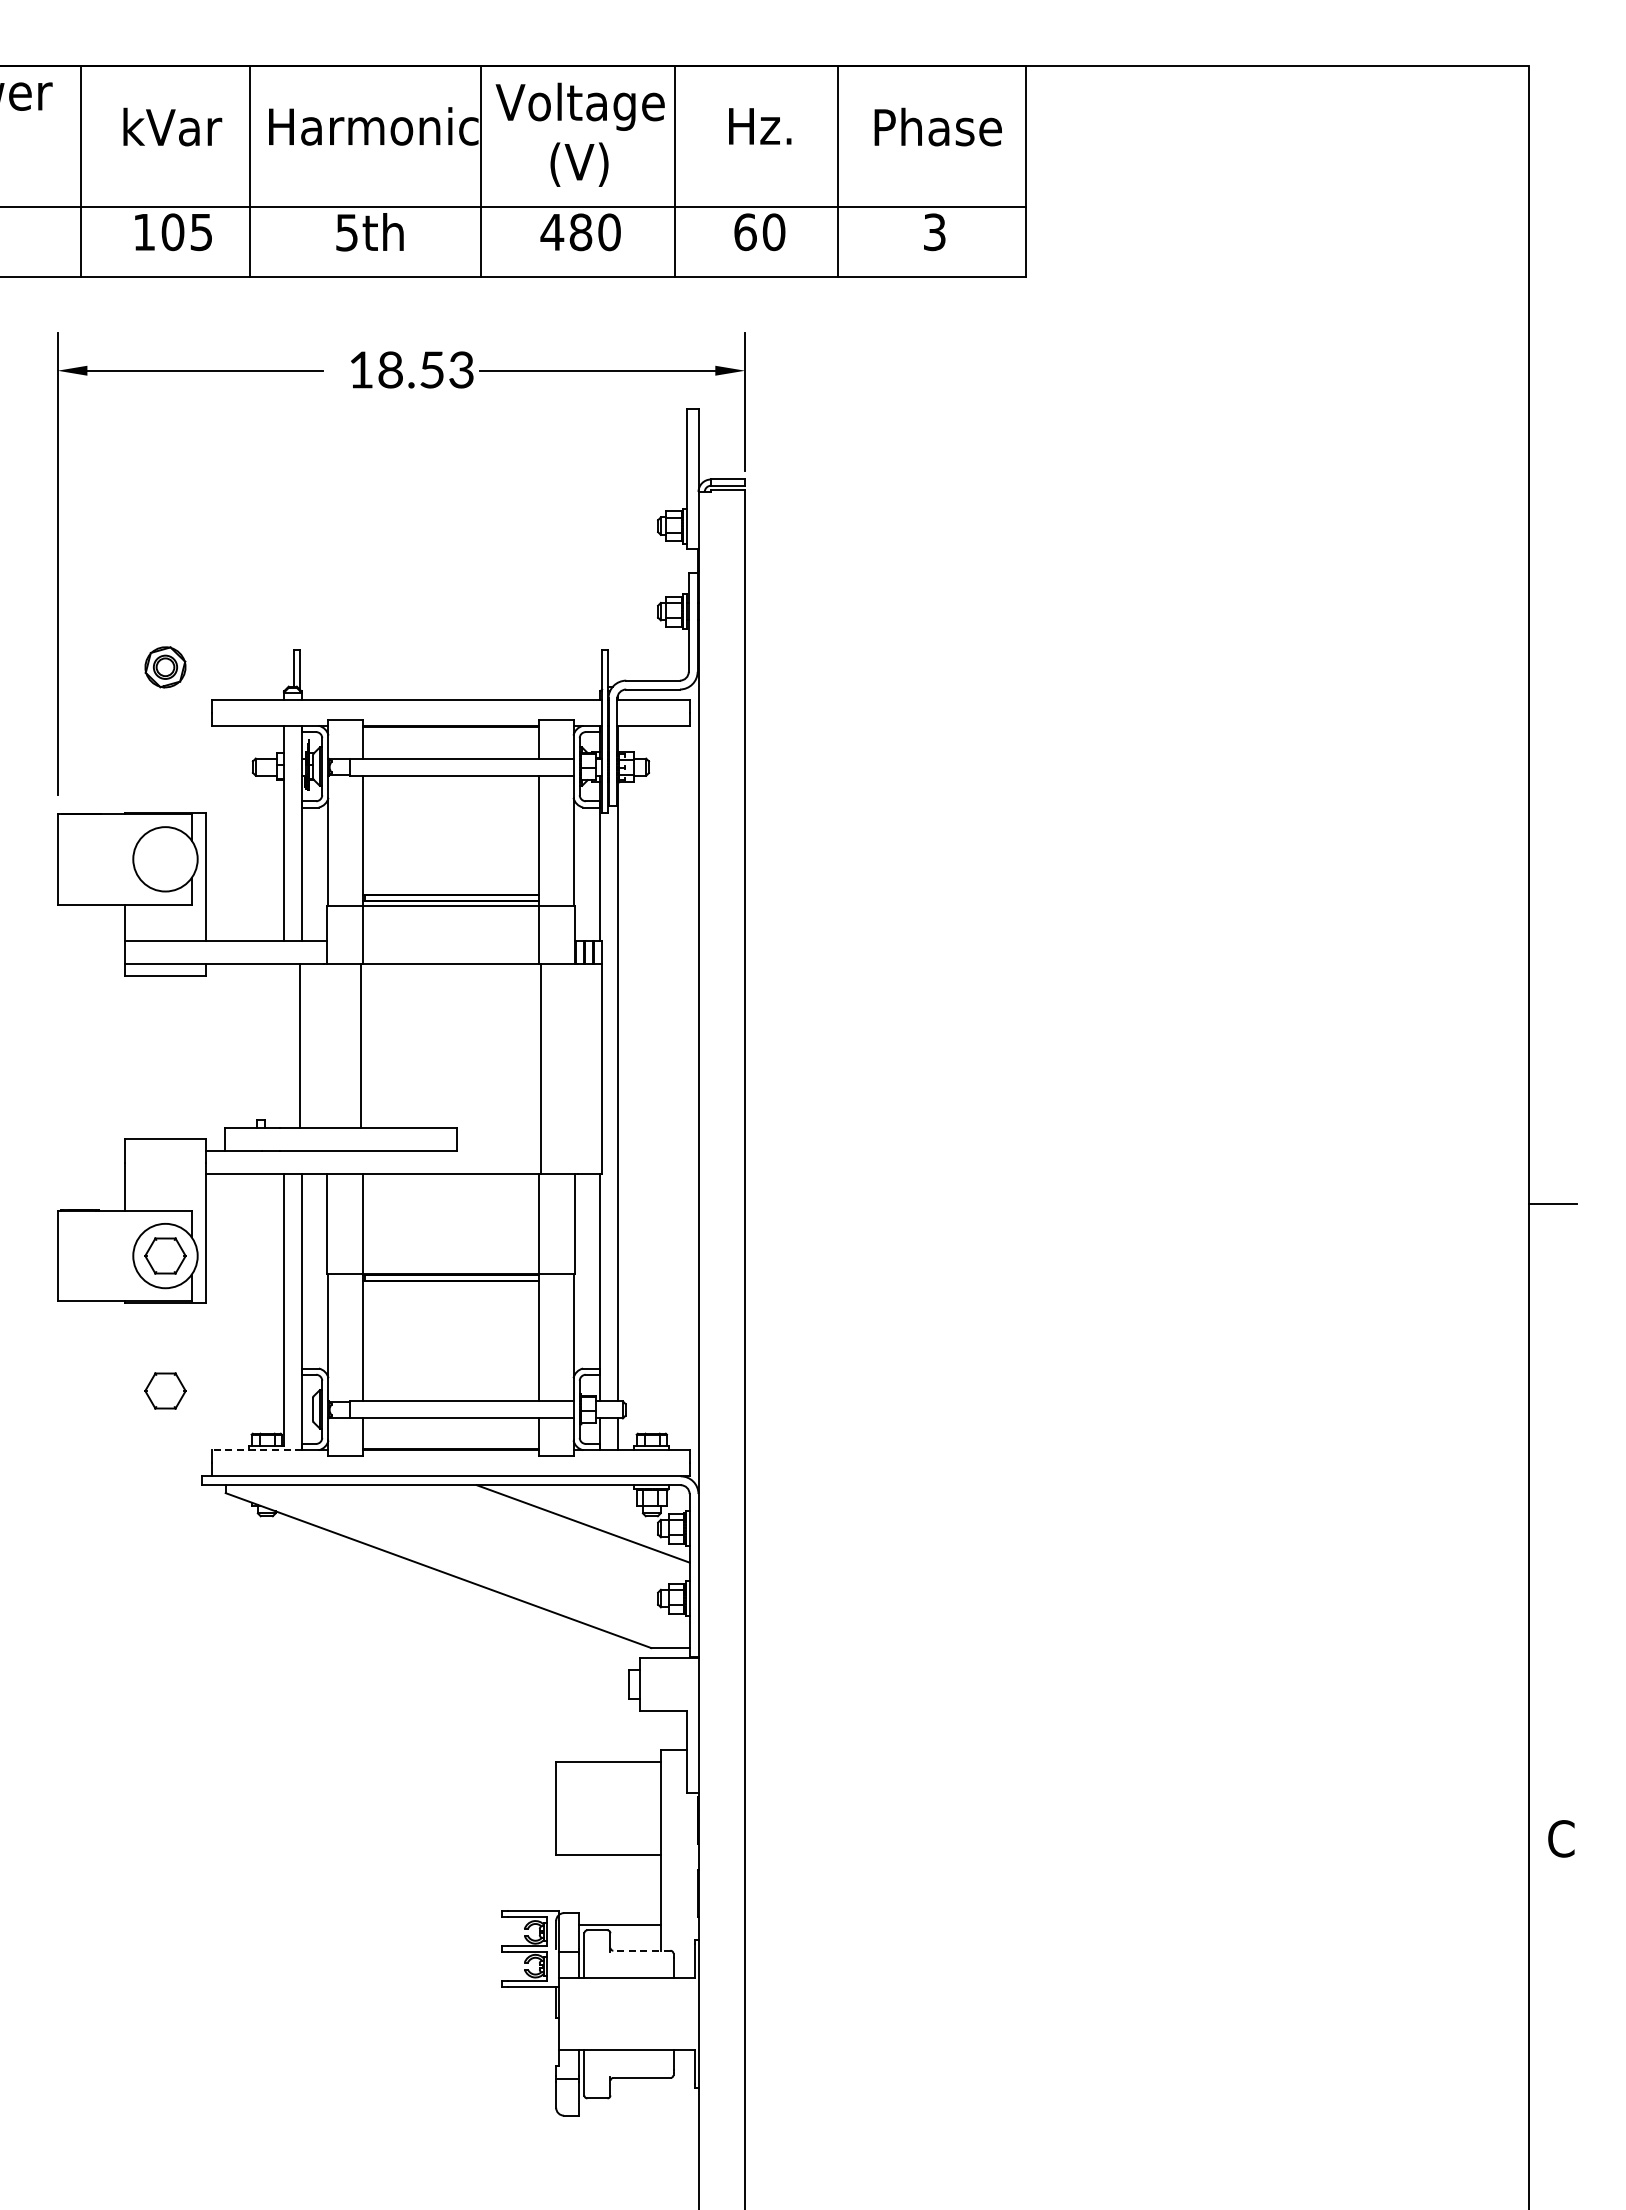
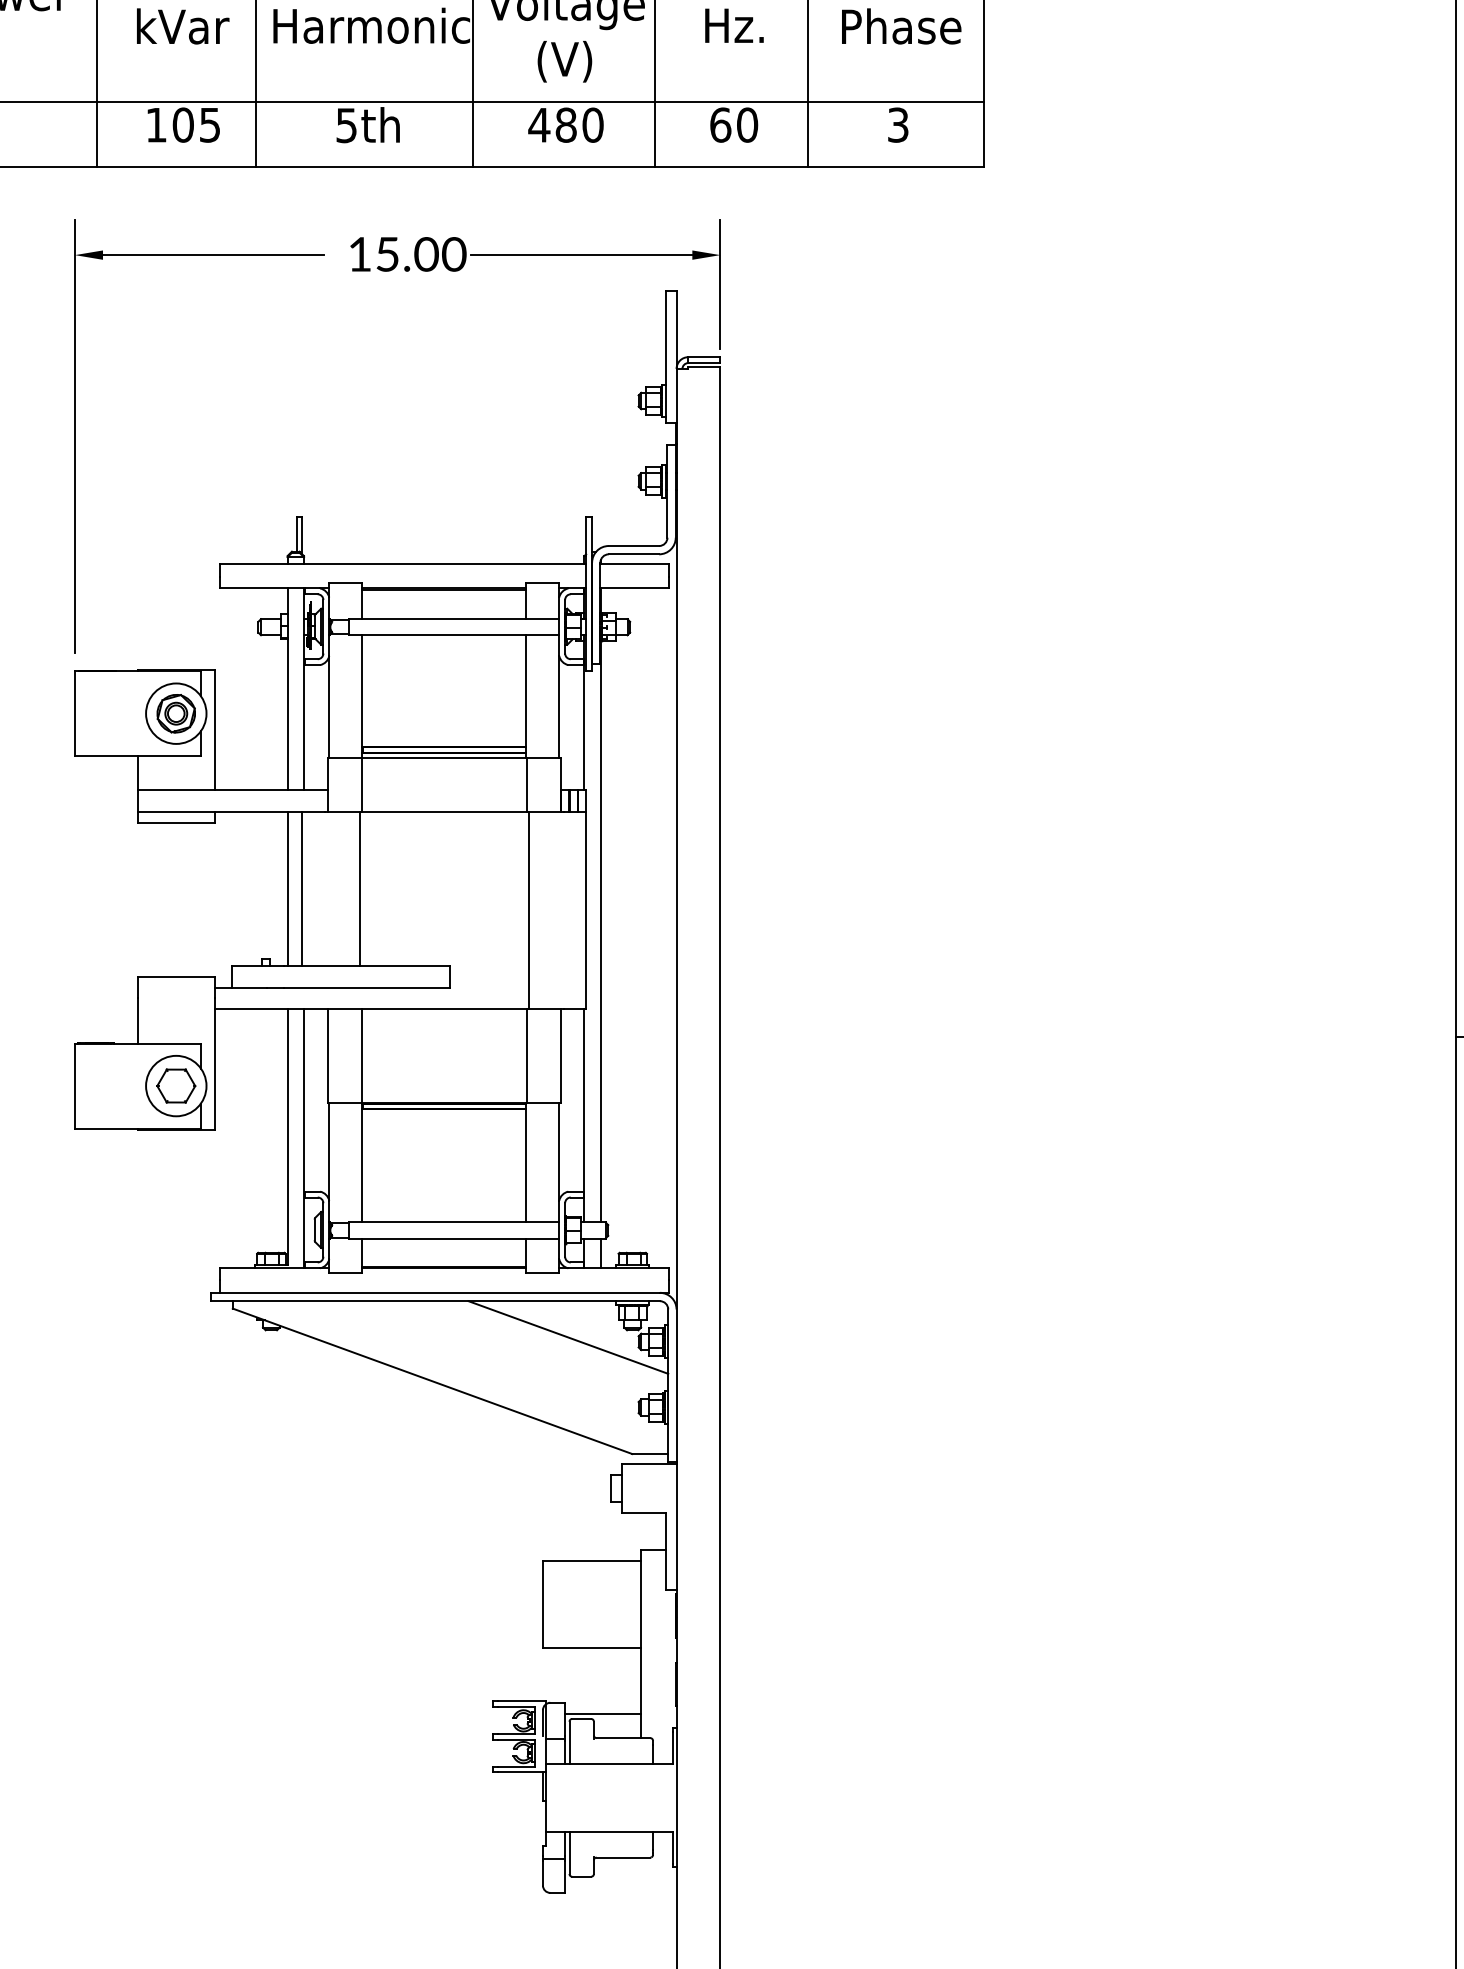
text: (426, 369) -> (421, 253), 18.53 -> 15.00
part: (165, 667) -> (176, 713), moved
line: (284, 1045) -> (287, 888), added
part: (165, 1390) -> (176, 1212), removed
line: (256, 1450) -> (261, 1268), dashed -> solid
line: (641, 1950) -> (623, 1737), dashed -> solid

